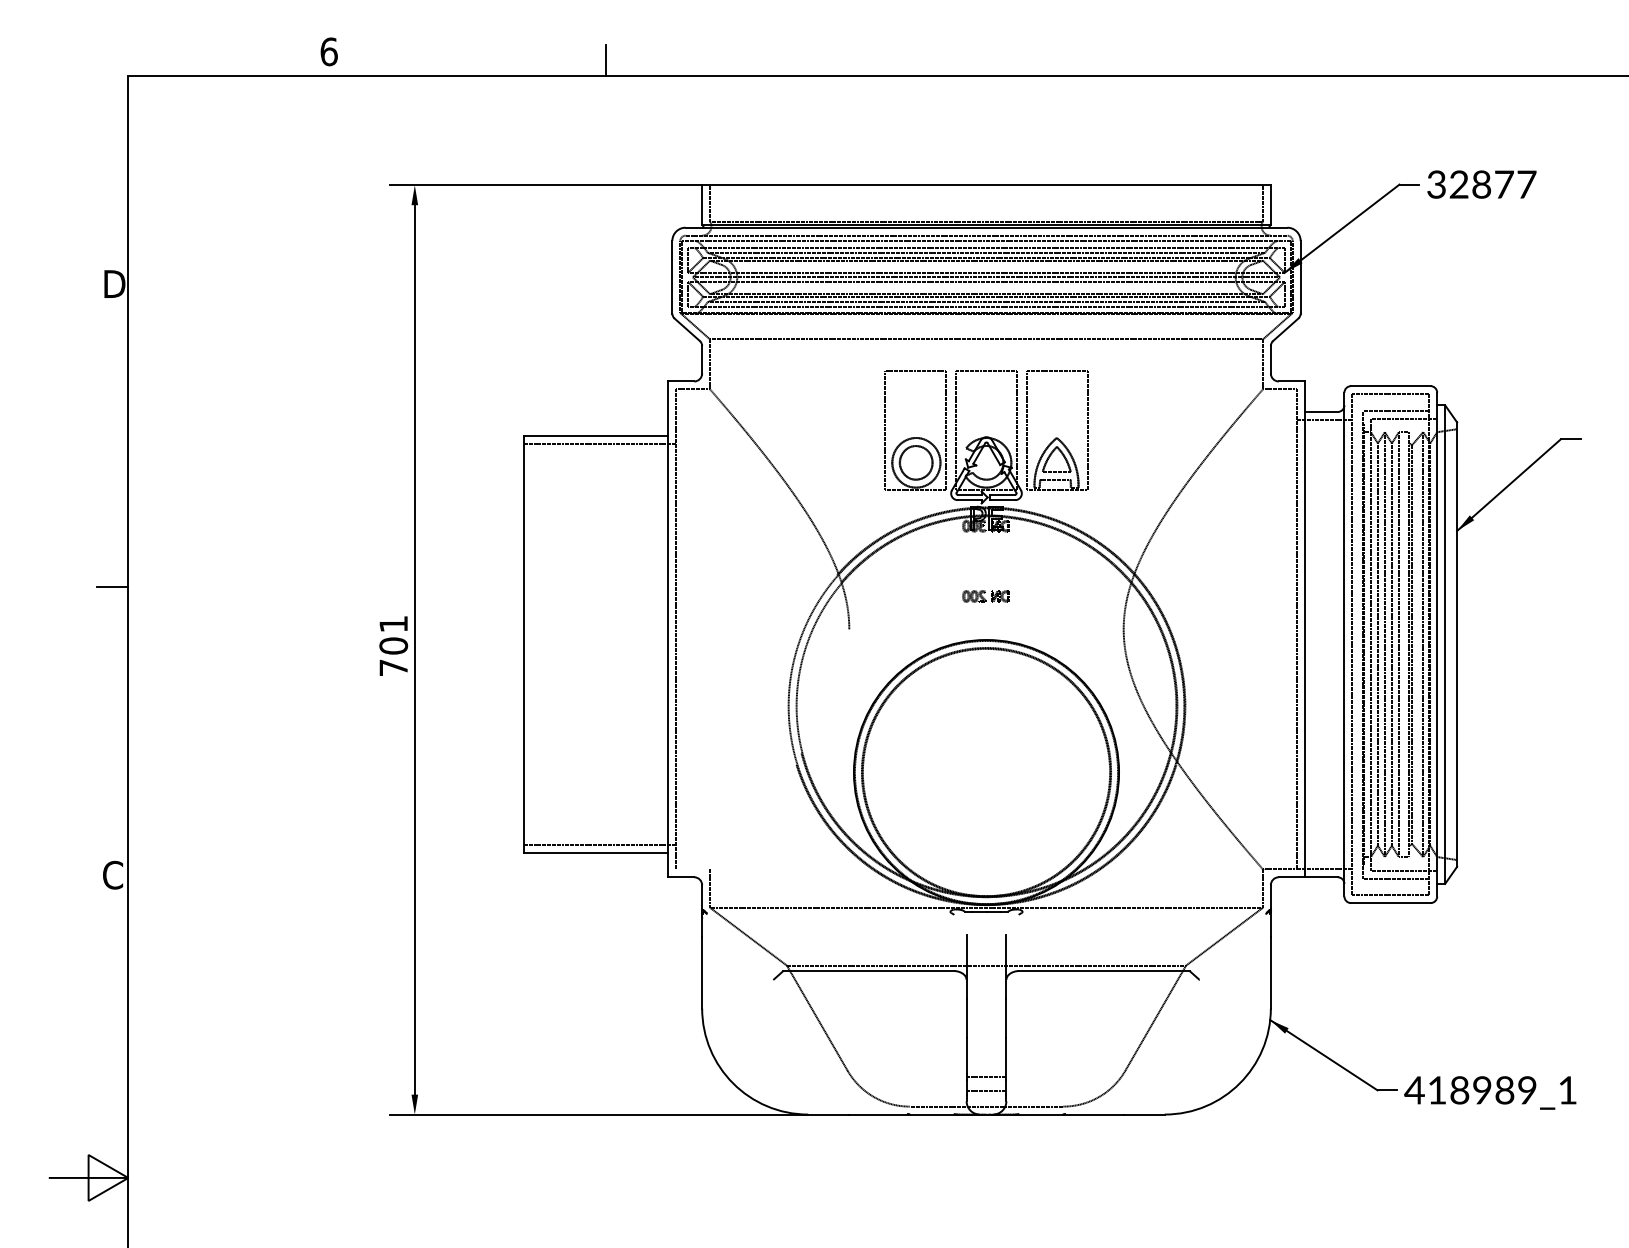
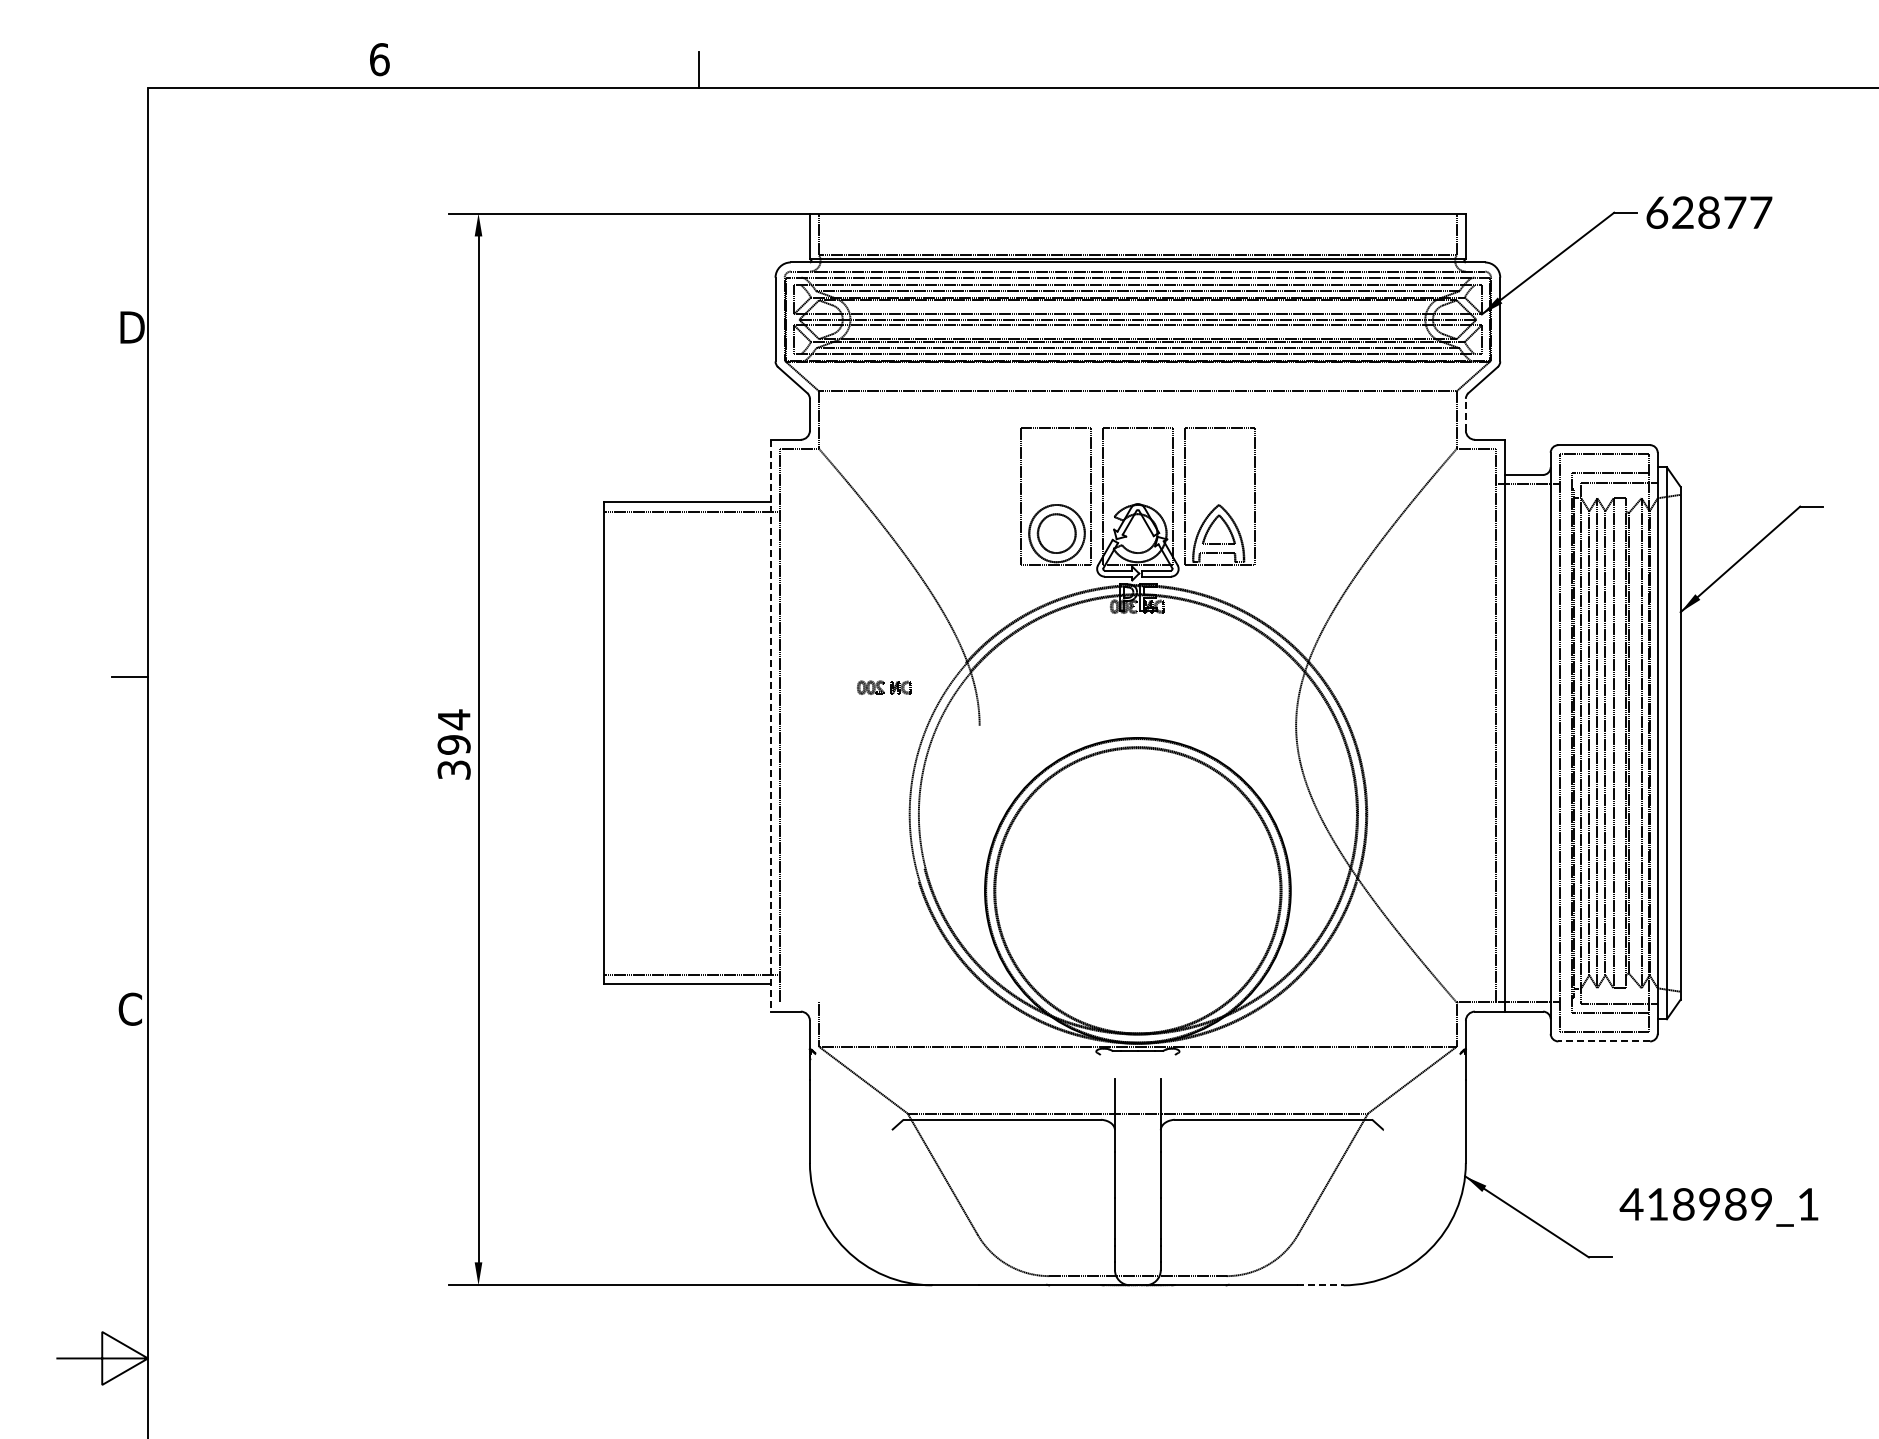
text: (1437, 184) -> (1657, 212), 32877 -> 62877
line: (1270, 359) -> (1465, 414), solid -> dashed
part: (986, 596) -> (884, 687), moved
line: (667, 629) -> (770, 725), solid -> dashed
text: (393, 645) -> (453, 744), 701 -> 394
line: (1391, 903) -> (1604, 1041), solid -> dashed
line: (986, 1077) -> (1137, 1242), removed
line: (986, 1090) -> (1137, 1257), removed
text: (1489, 1093) -> (1718, 1207), moved
line: (1144, 1114) -> (1320, 1285), solid -> dashed

